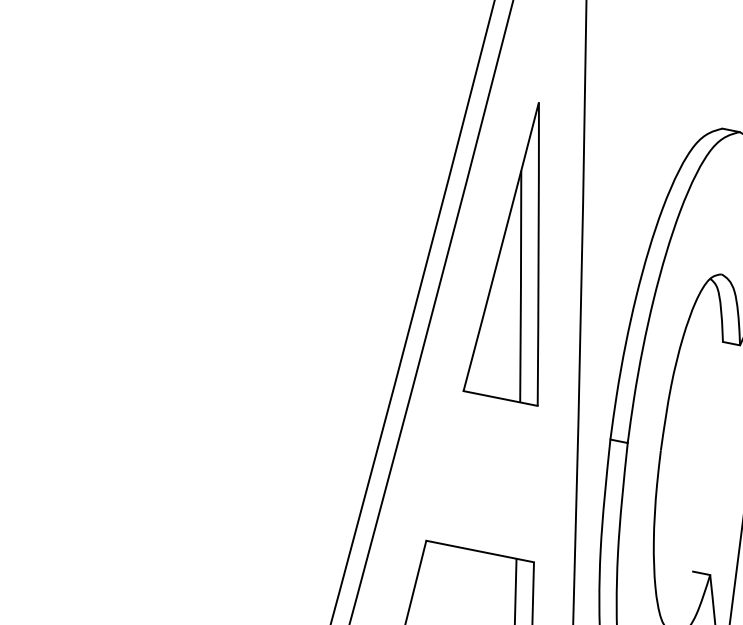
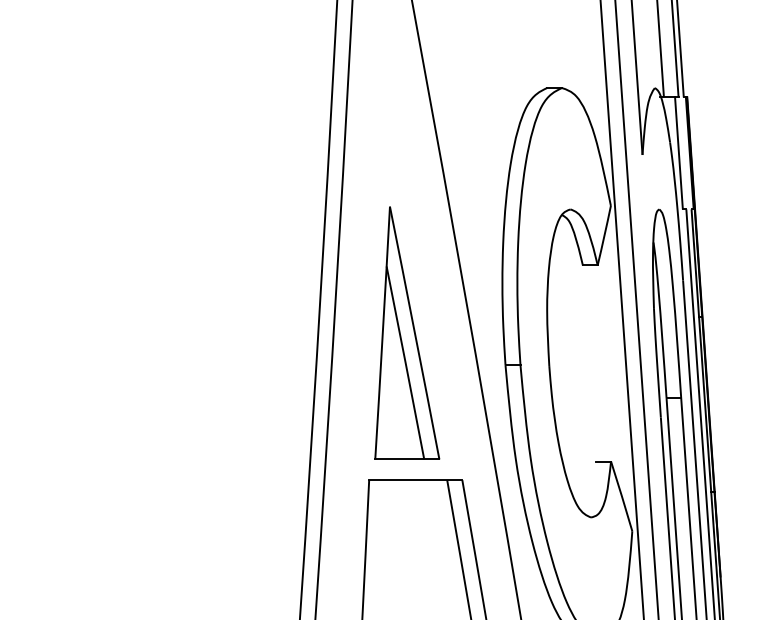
part: (530, 251) -> (407, 332), moved

